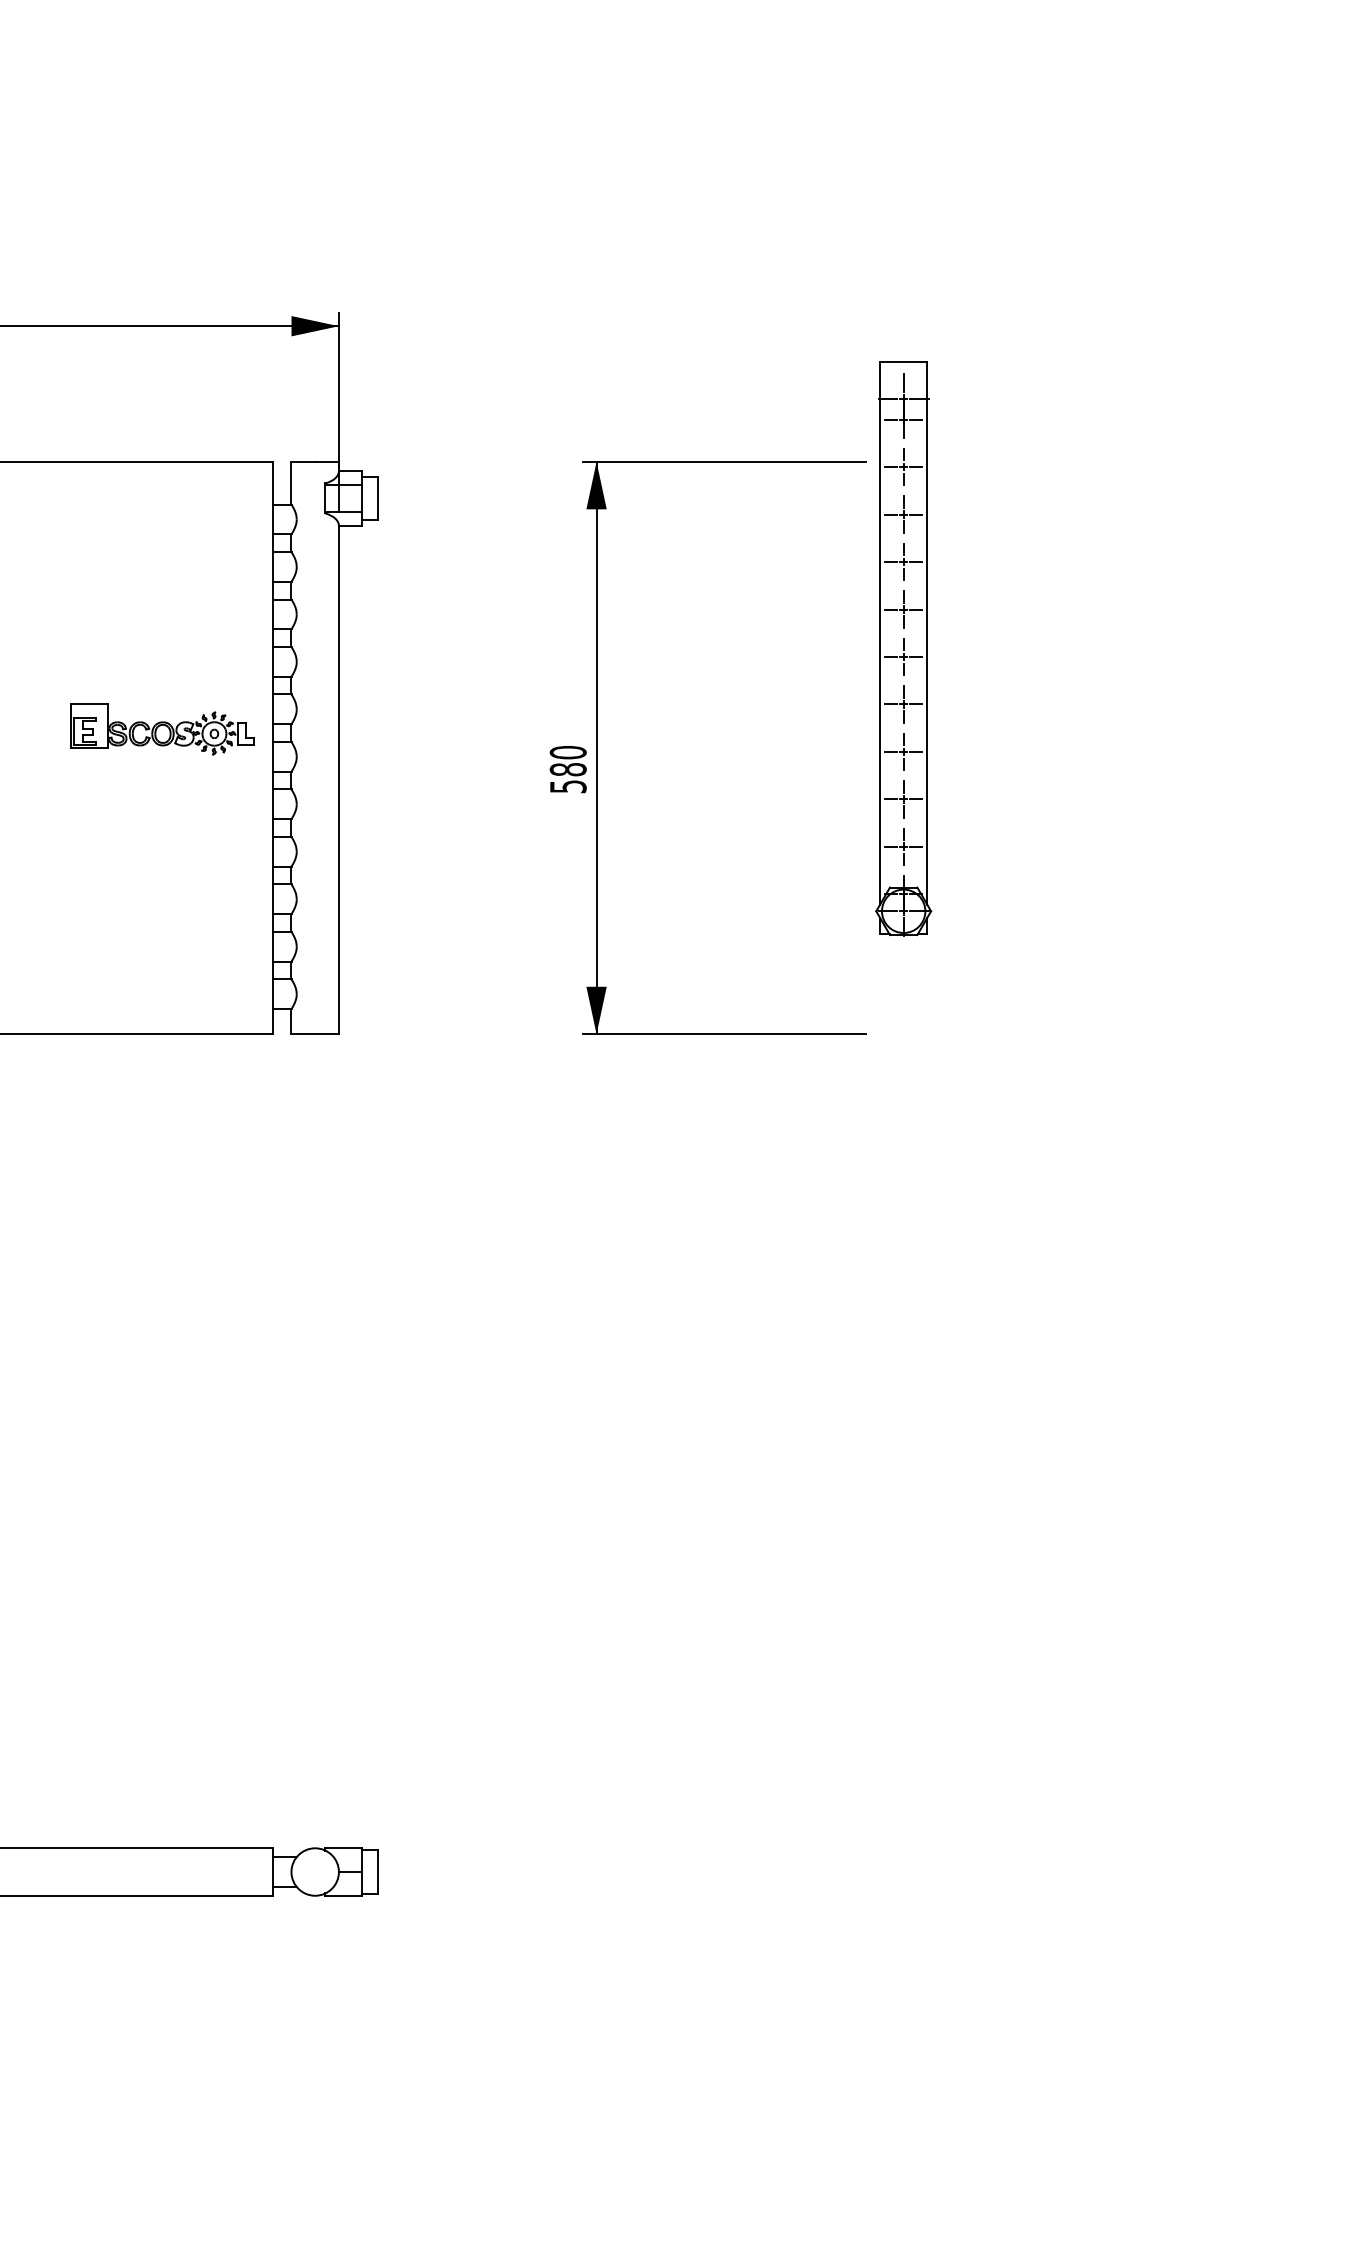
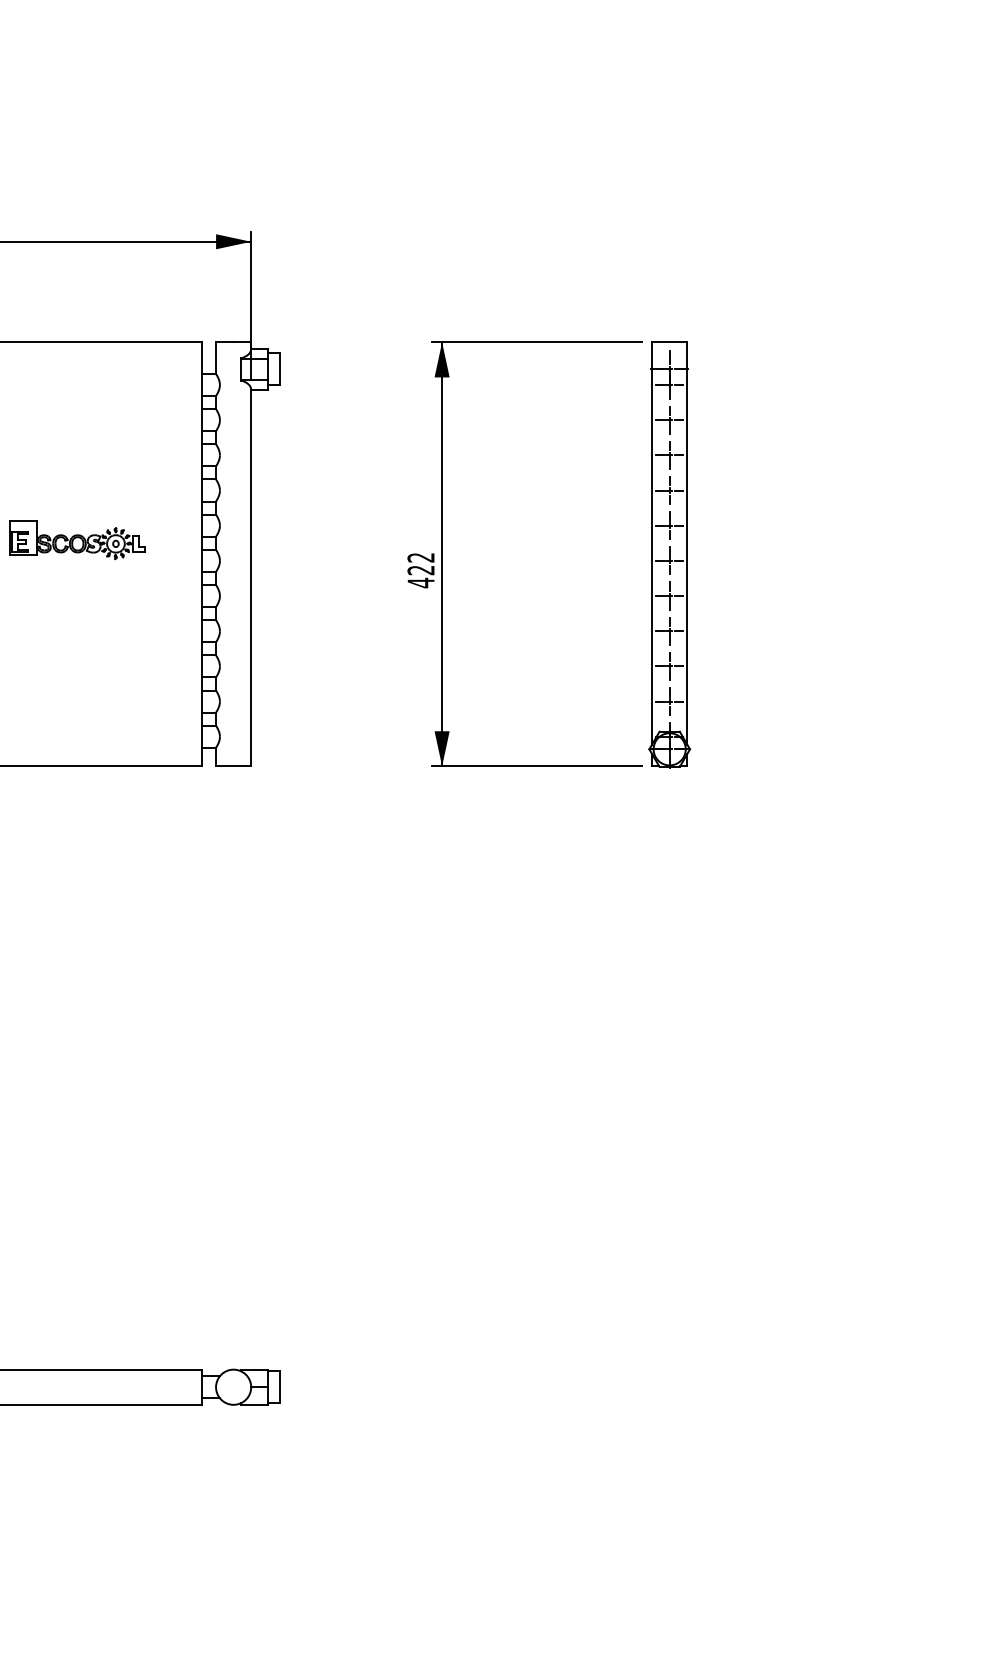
part: (903, 648) -> (669, 554), moved
part: (162, 729) -> (77, 540), moved
text: (567, 769) -> (420, 570), 580 -> 422

